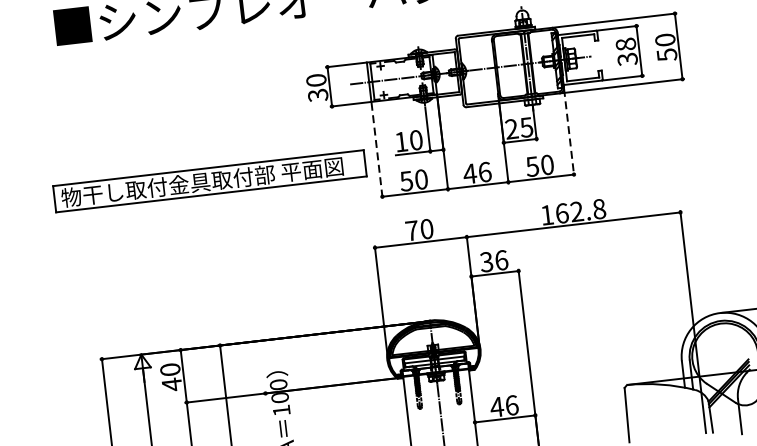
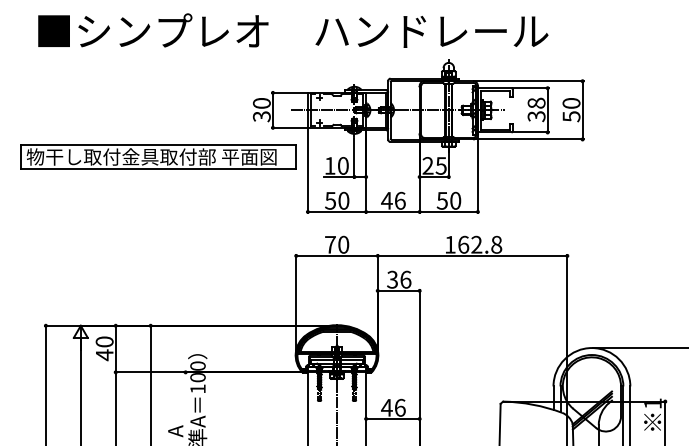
line: (568, 132) -> (477, 174), dashed -> solid
line: (376, 151) -> (307, 171), dashed -> solid
part: (209, 180) -> (158, 156), moved

